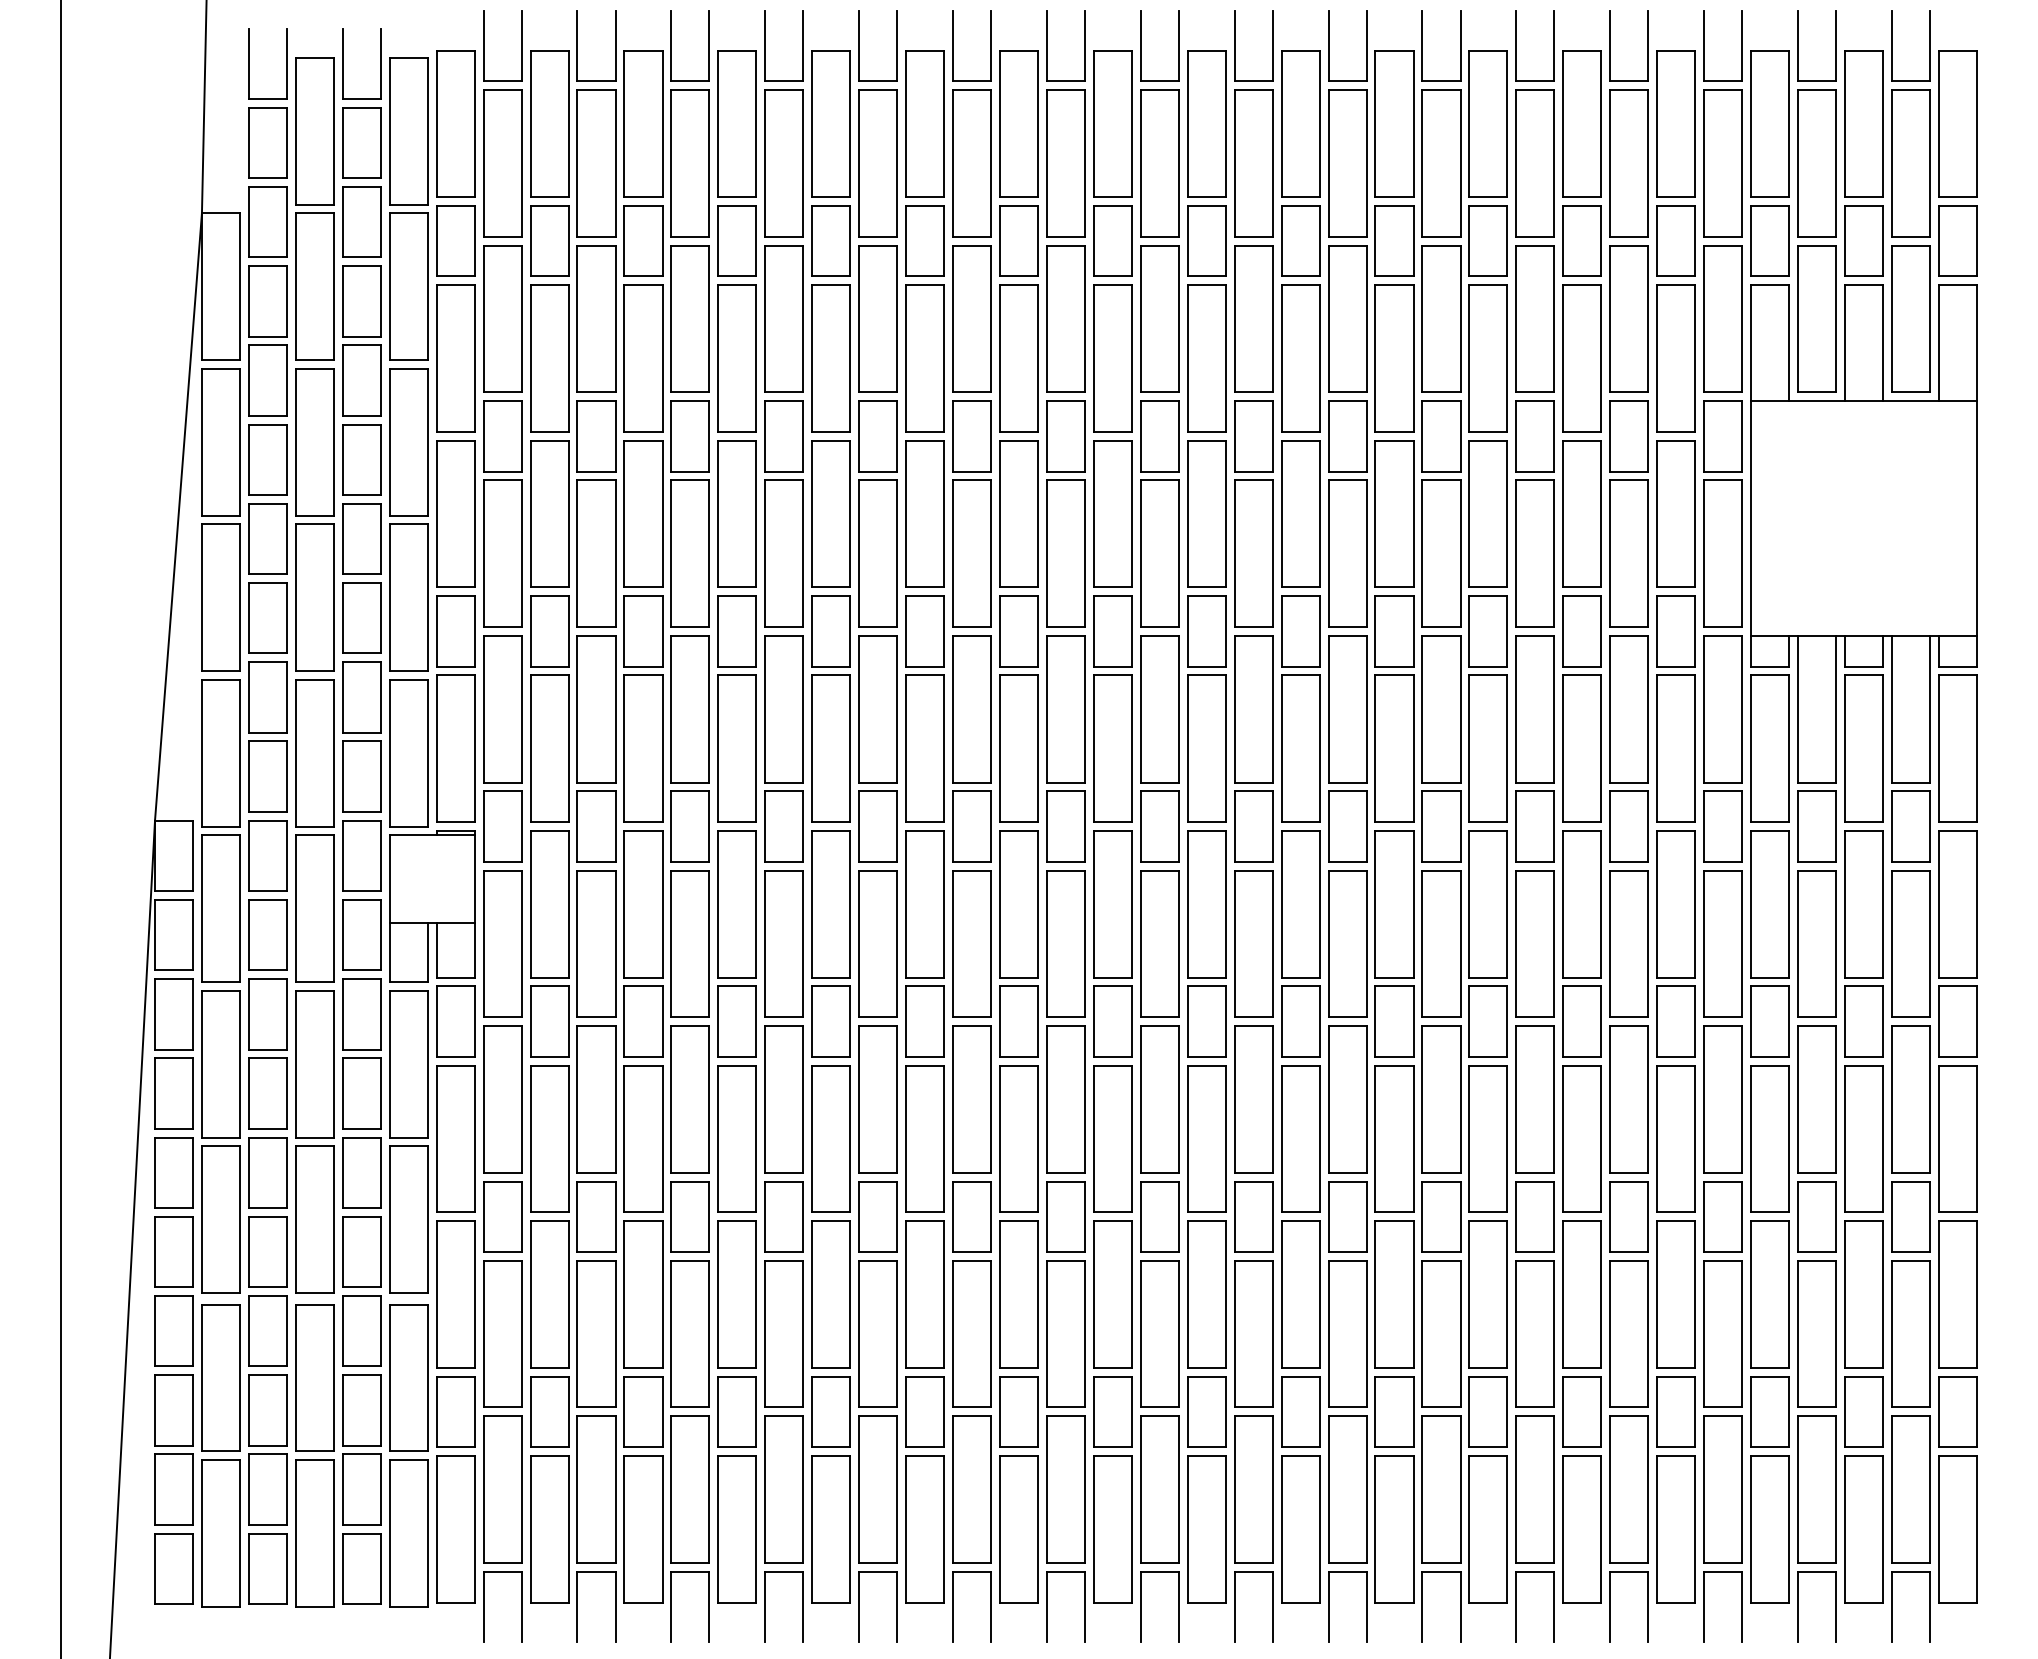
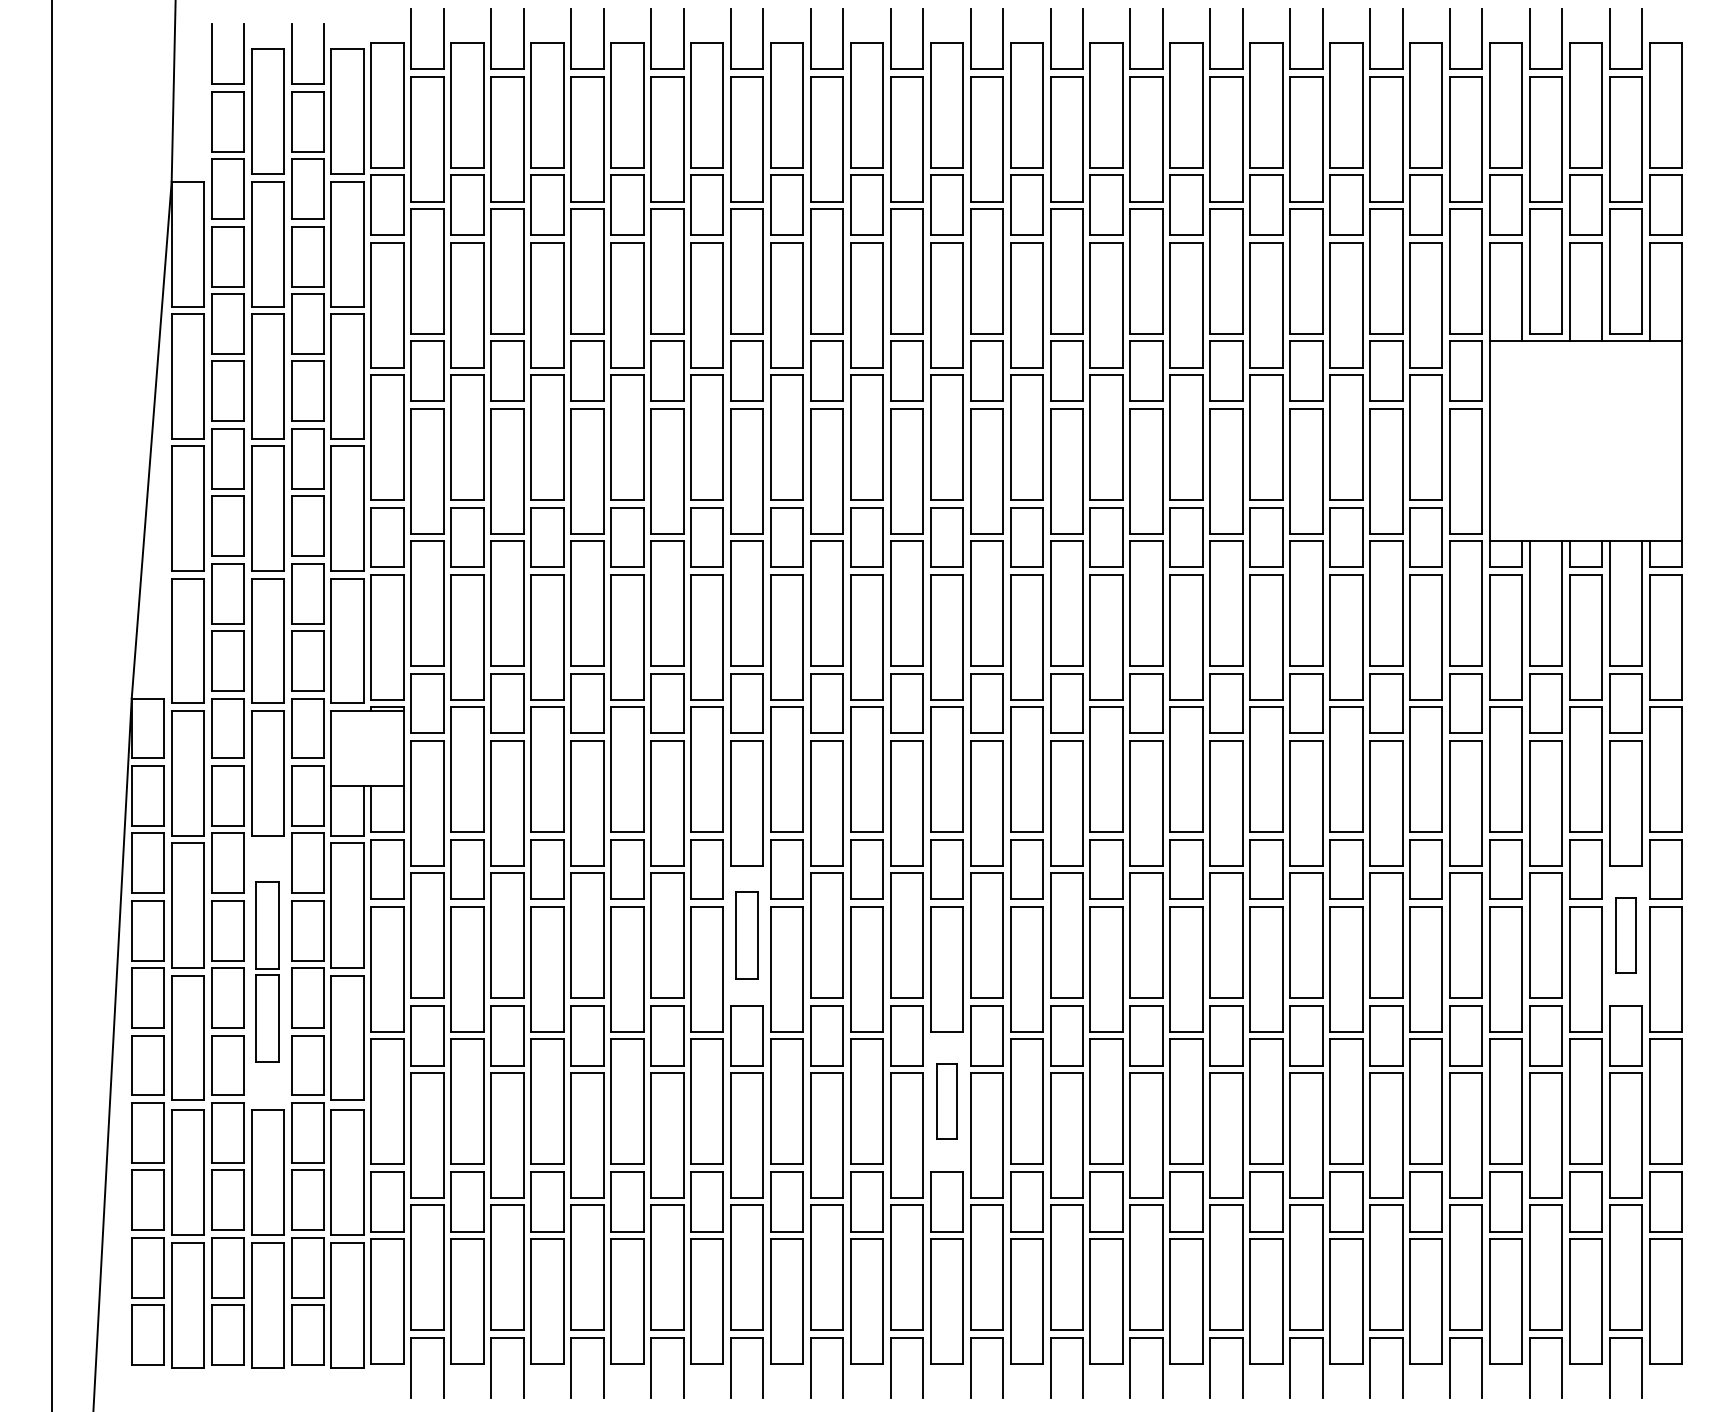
part: (877, 1099) -> (746, 935), size x0.7
part: (1910, 1099) -> (1625, 935), size x0.6
part: (314, 1141) -> (267, 971), size x0.7
part: (1112, 1294) -> (946, 1101), size x0.6

